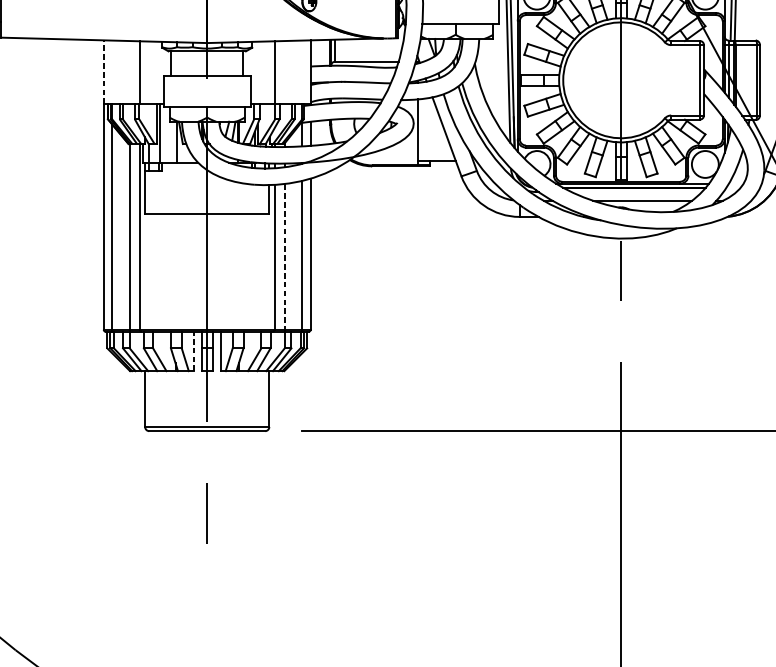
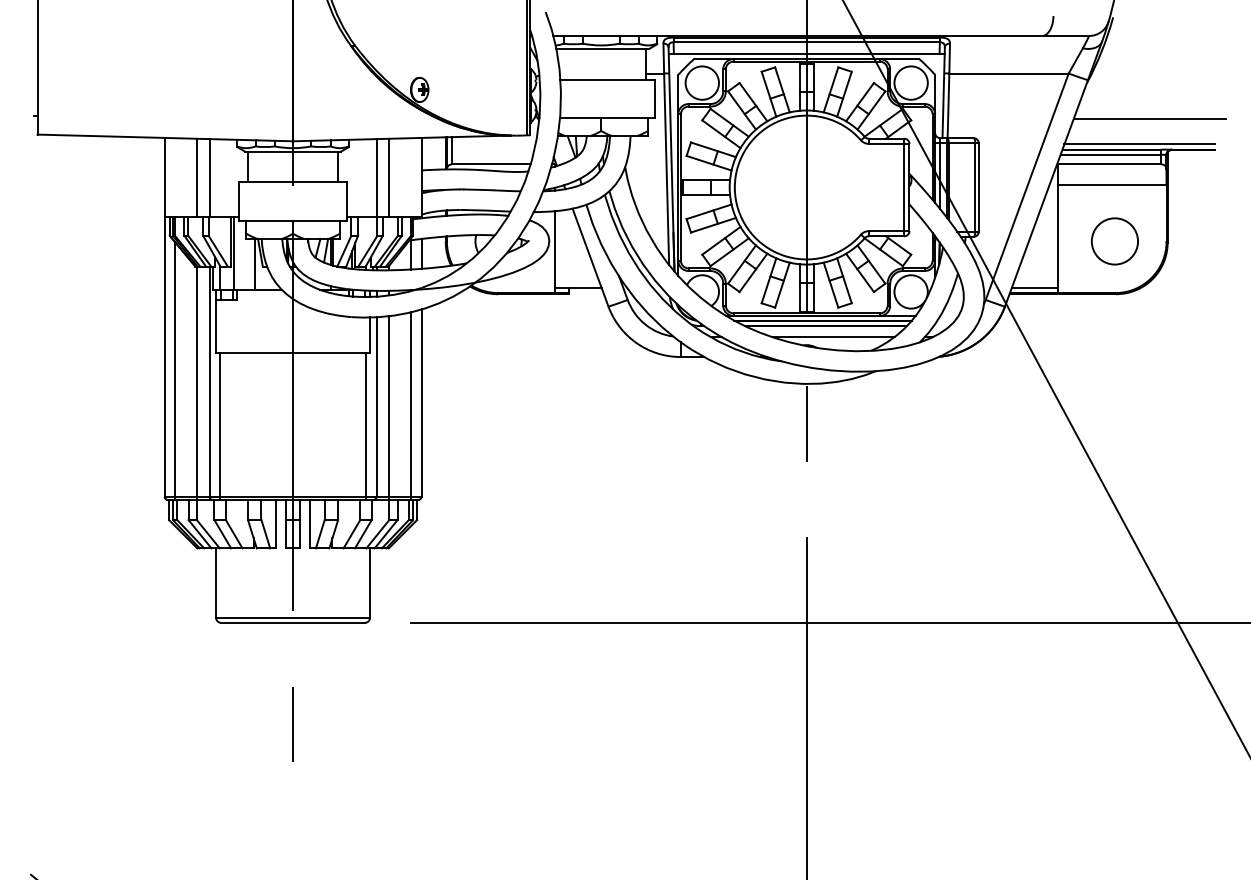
line: (103, 72) -> (164, 177), dashed -> solid
line: (129, 72) -> (196, 177), added
line: (284, 72) -> (389, 177), added
line: (636, 192) -> (825, 326), added
line: (284, 257) -> (389, 407), dashed -> solid
line: (147, 272) -> (219, 426), added
line: (266, 272) -> (366, 426), added
line: (193, 351) -> (276, 523), dashed -> solid

